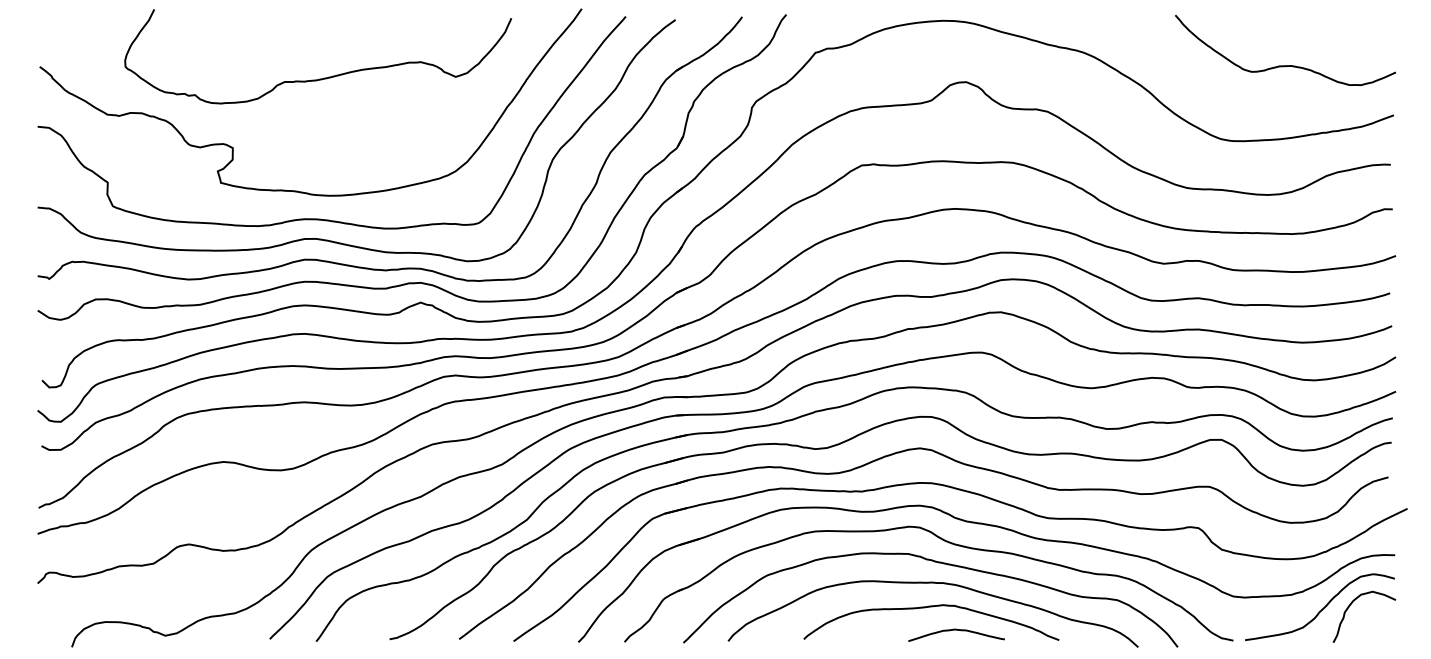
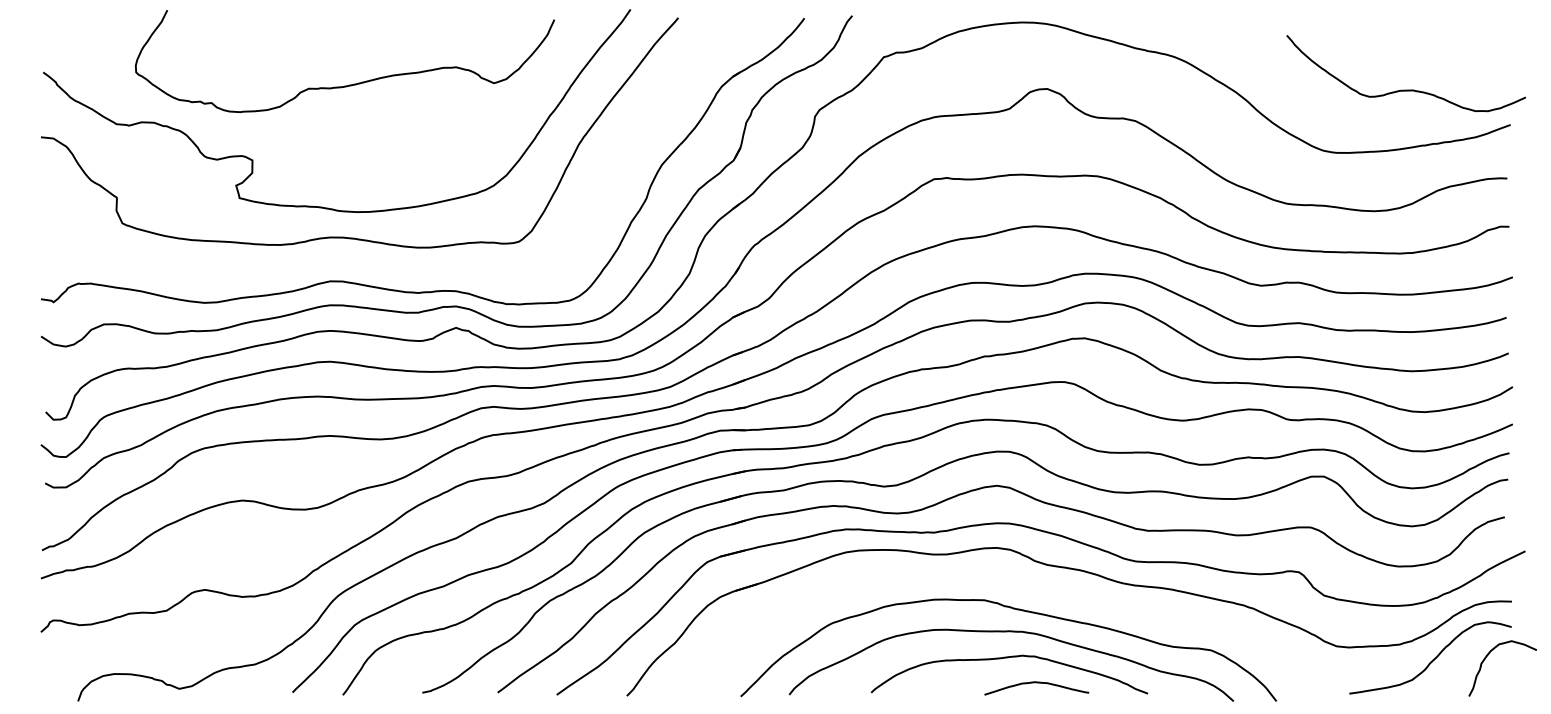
curve: (1284, 65) -> (1405, 89), moved
curve: (336, 241) -> (364, 261), removed
part: (948, 543) -> (1027, 588), removed
curve: (1349, 607) -> (1486, 658), moved

